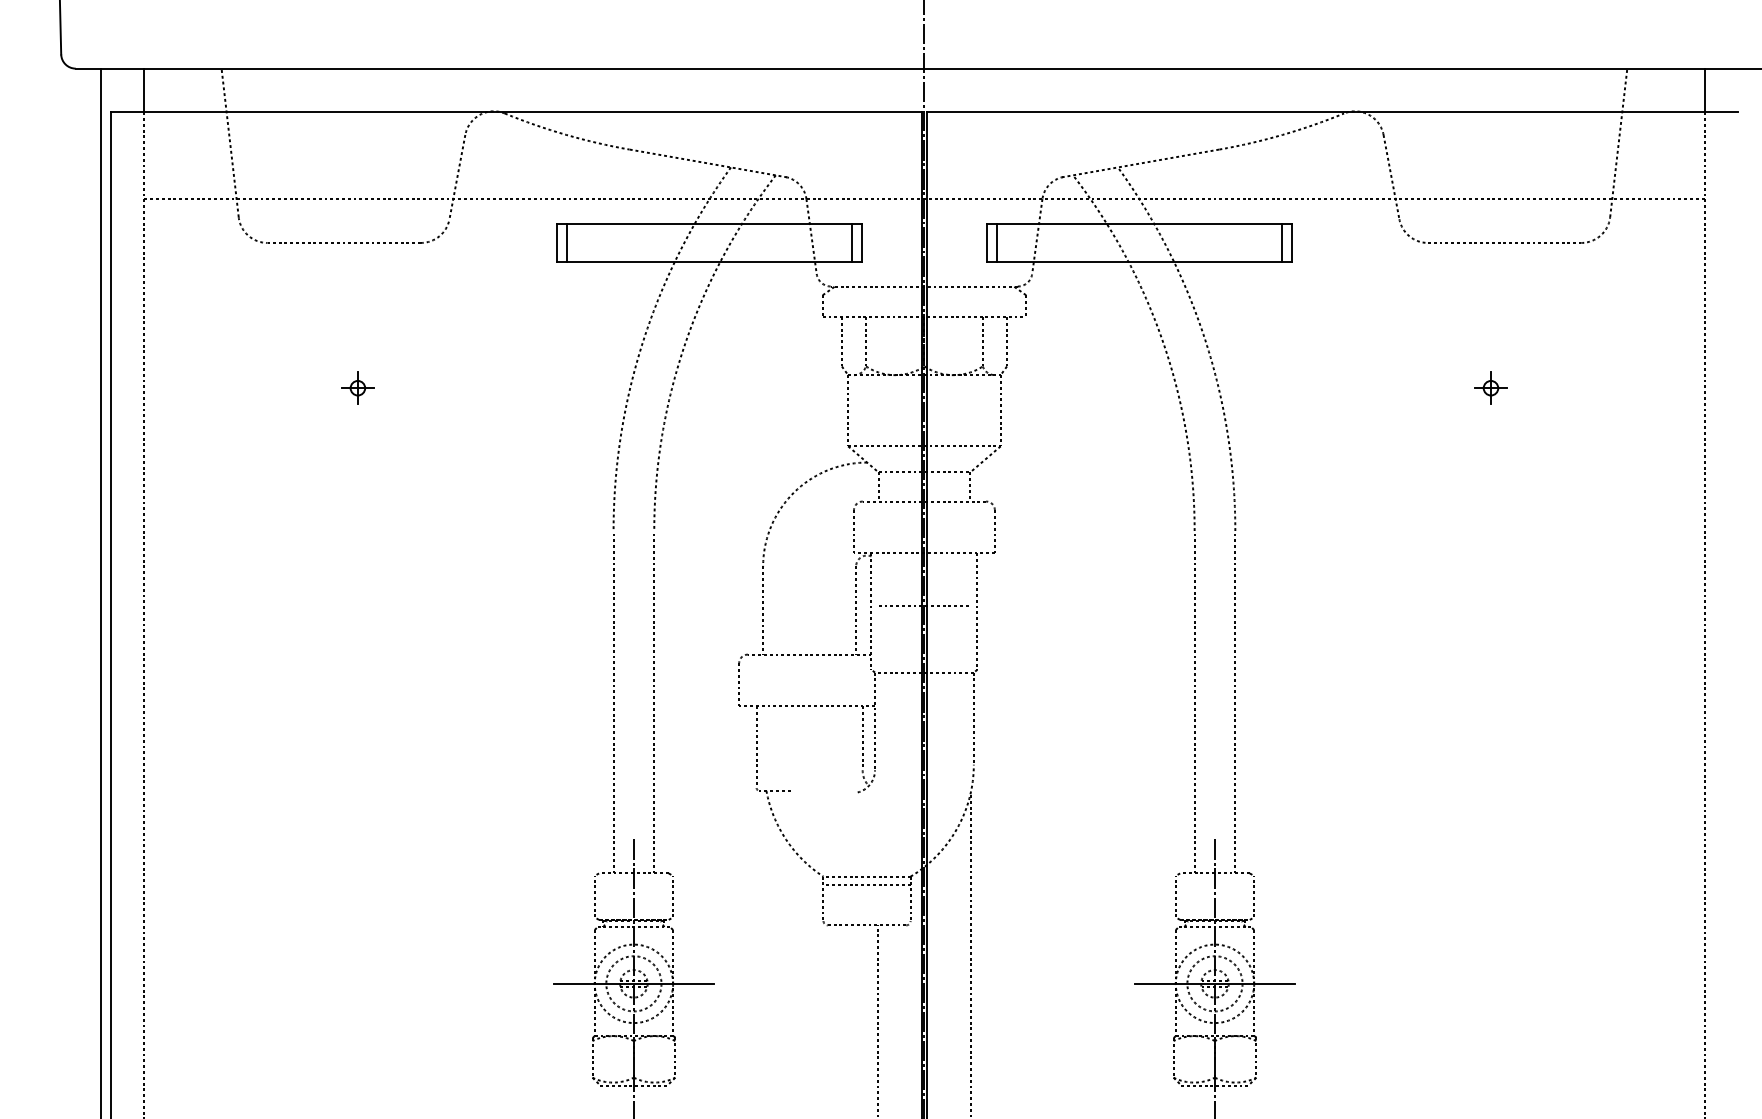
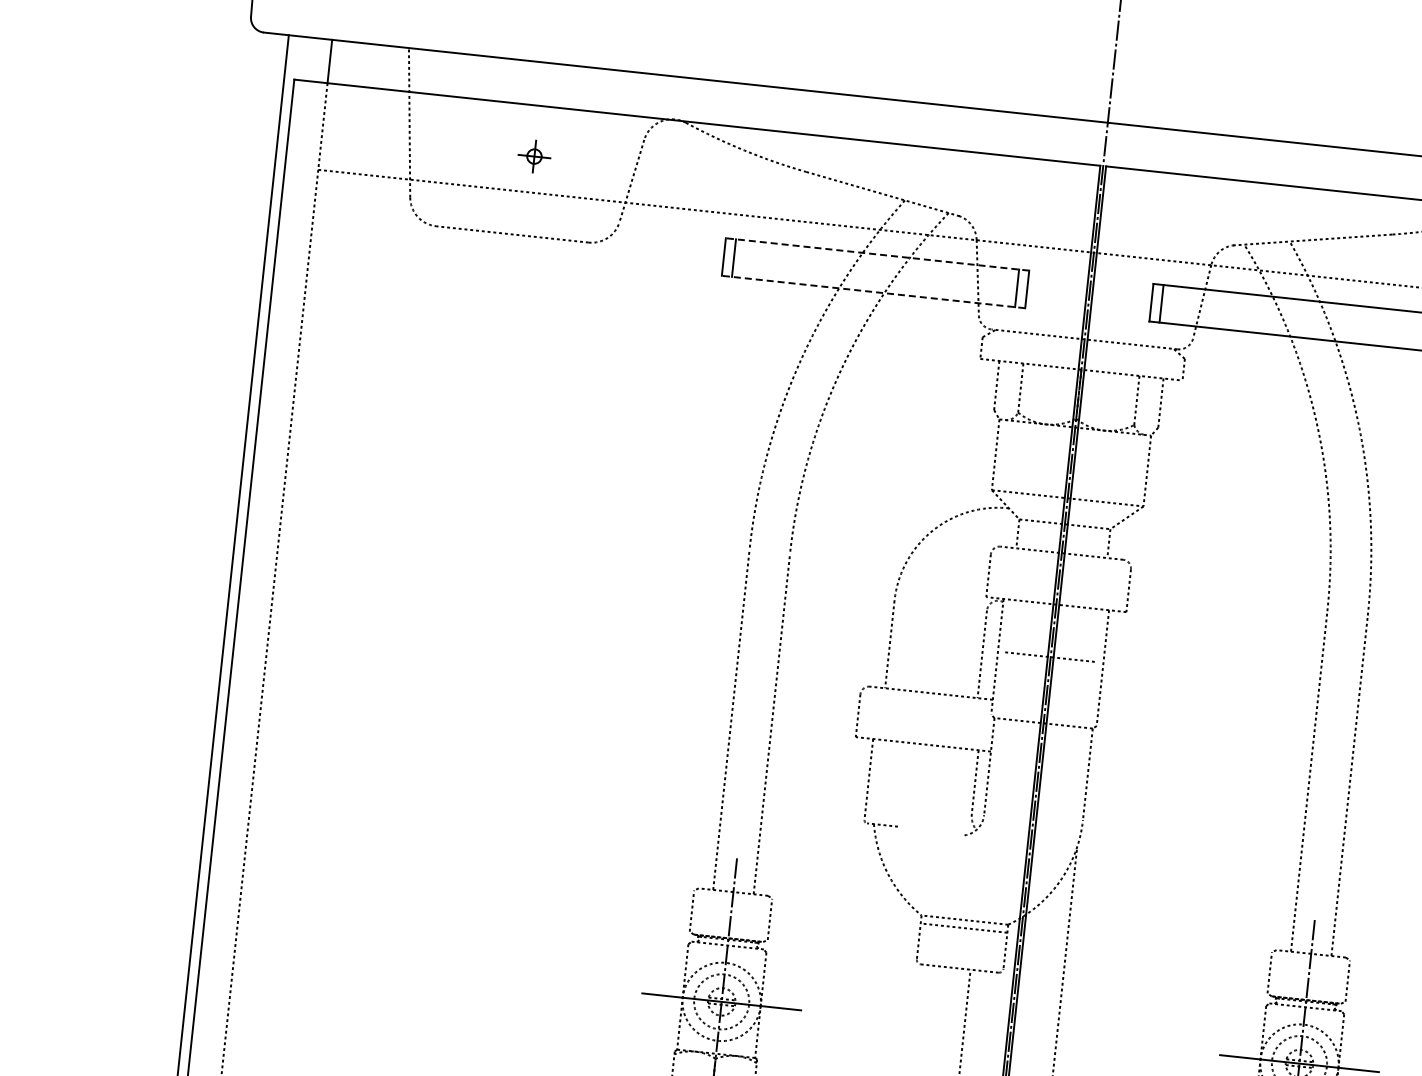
line: (709, 224) -> (877, 254), solid -> dashed
line: (709, 261) -> (873, 291), solid -> dashed
part: (357, 387) -> (534, 155), moved

